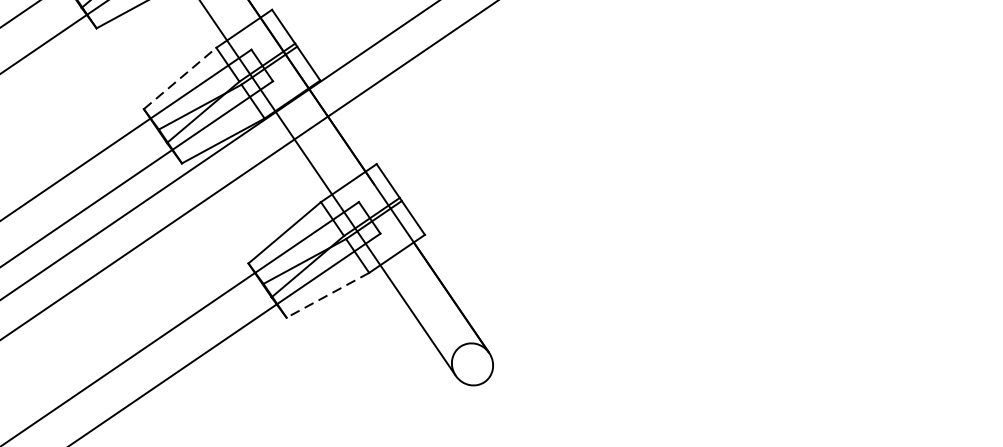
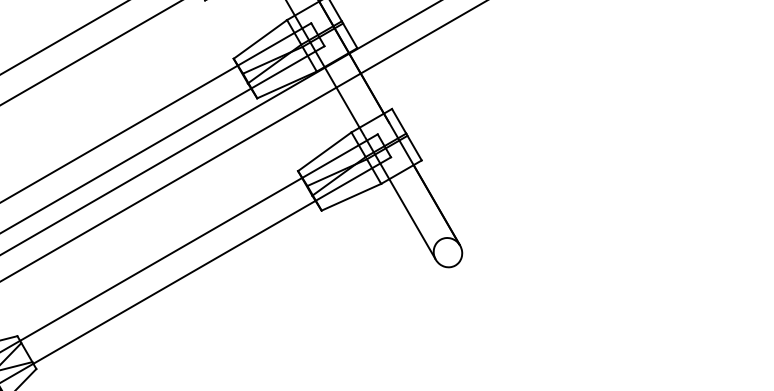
line: (180, 78) -> (260, 39), dashed -> solid
line: (328, 295) -> (351, 197), dashed -> solid

